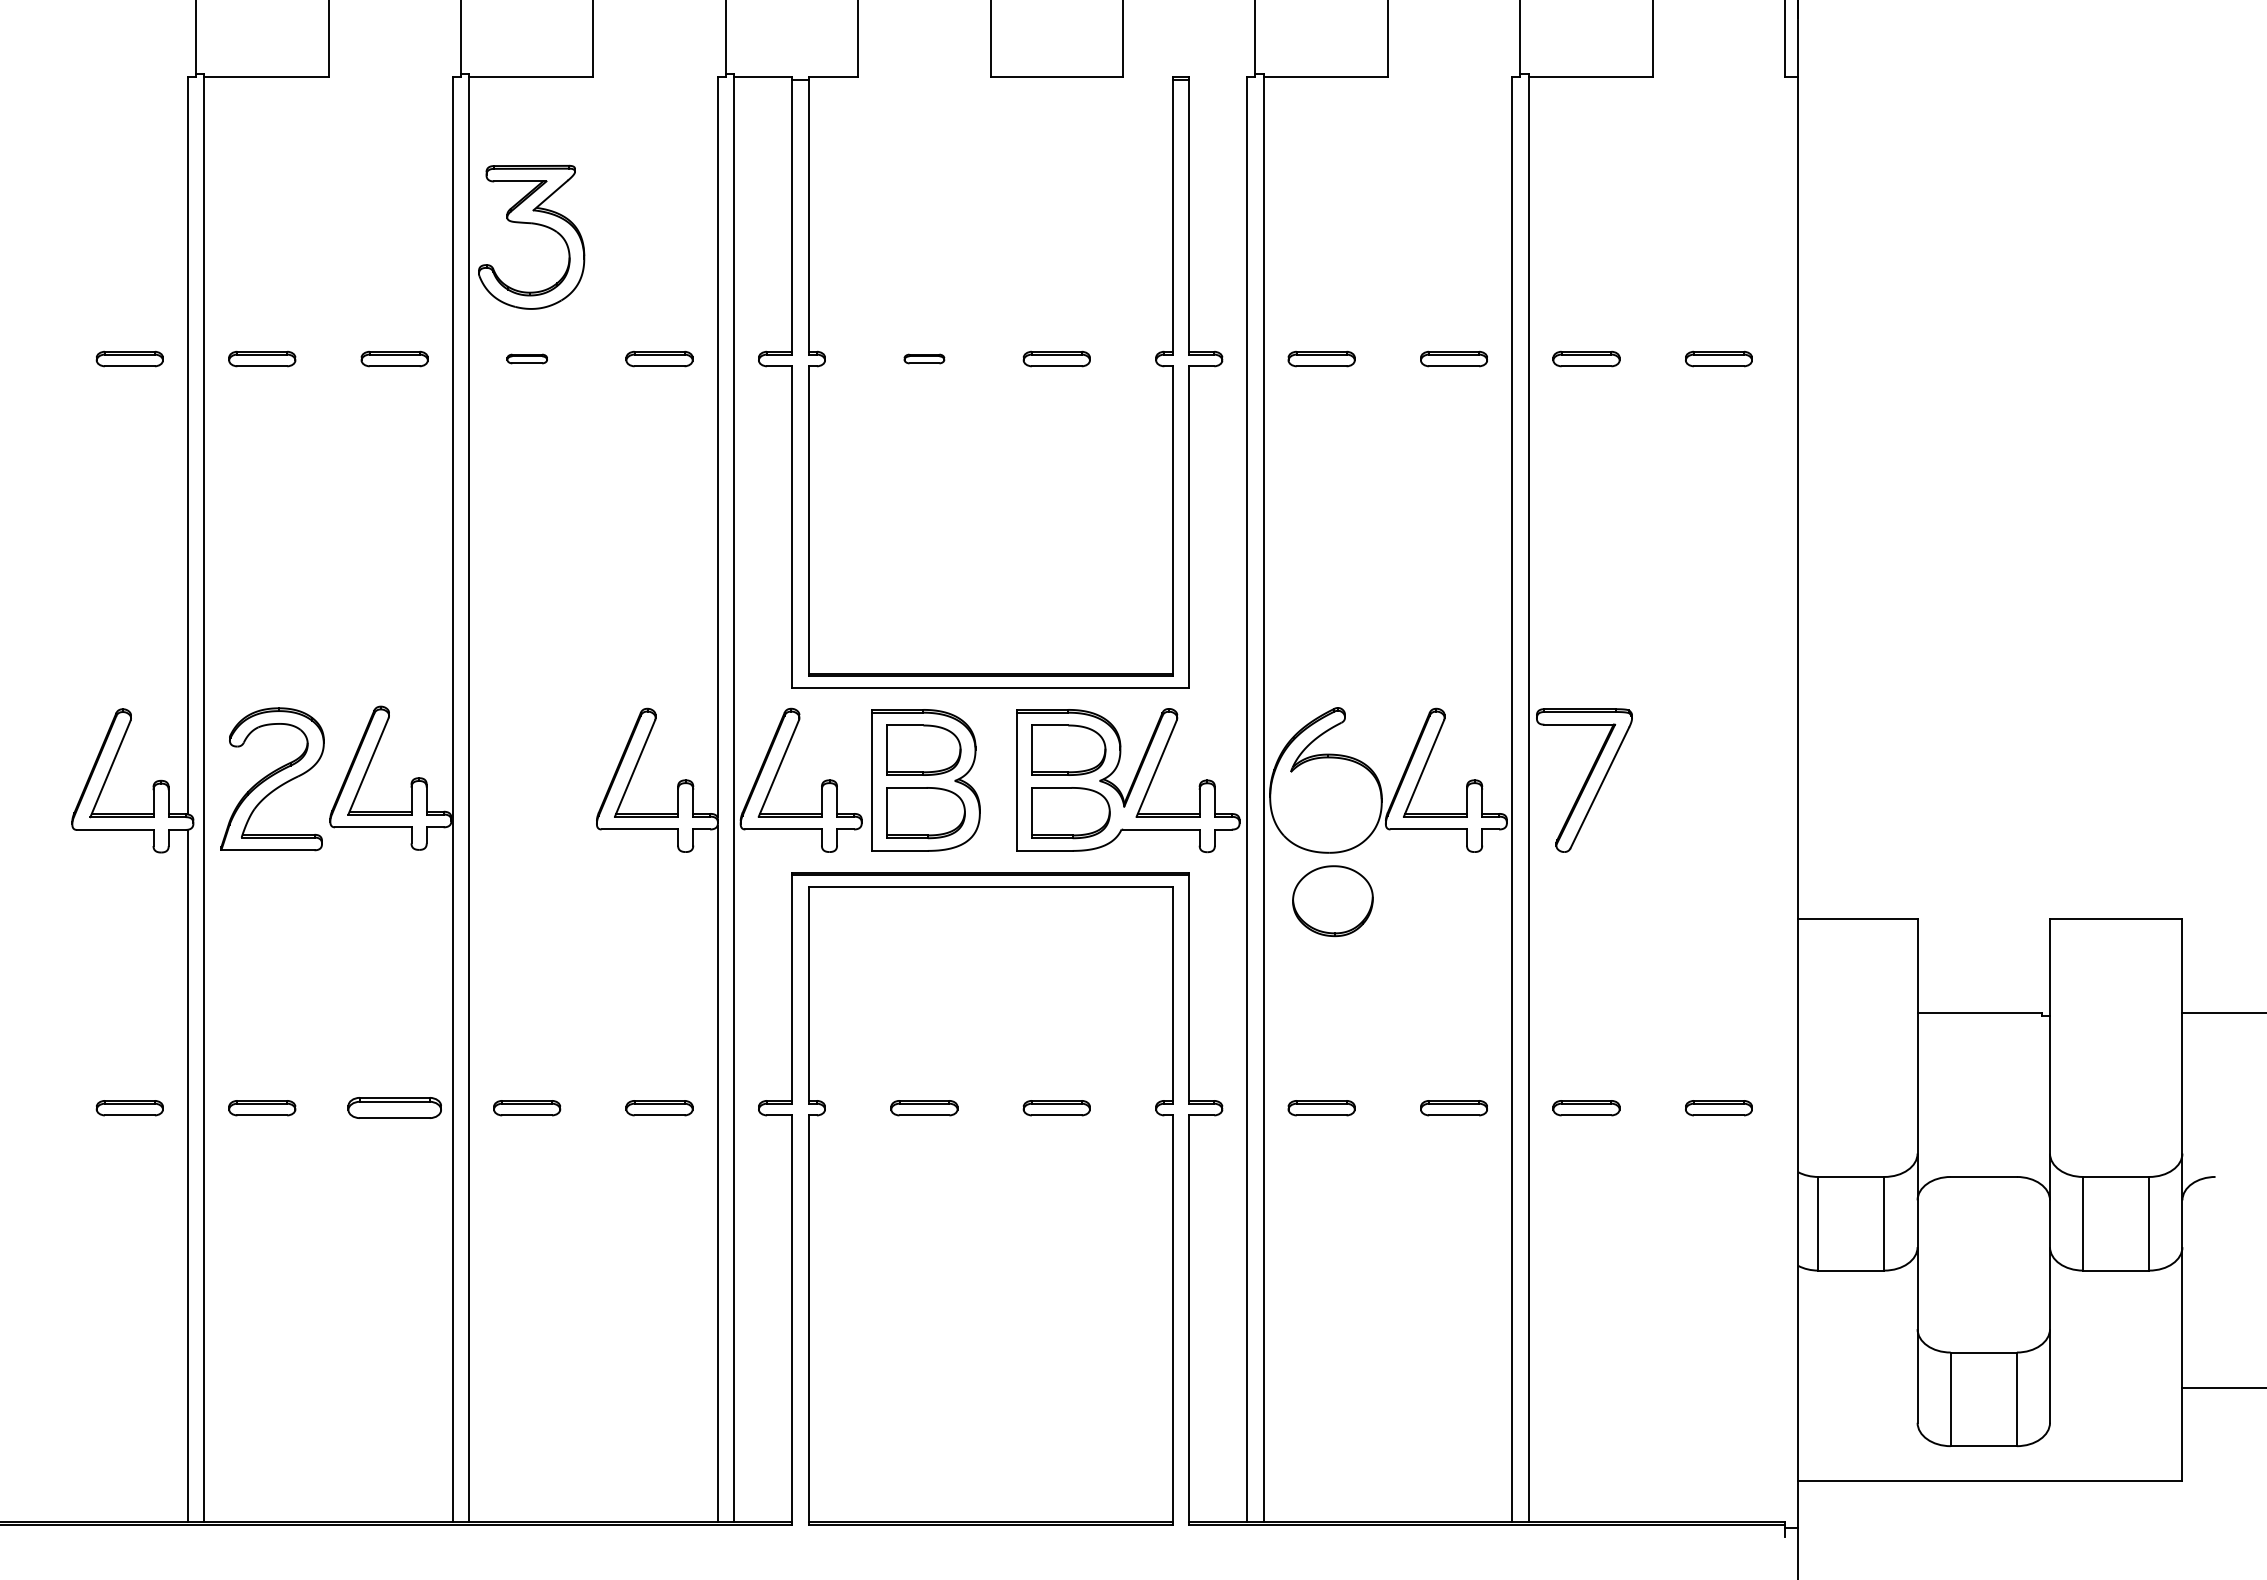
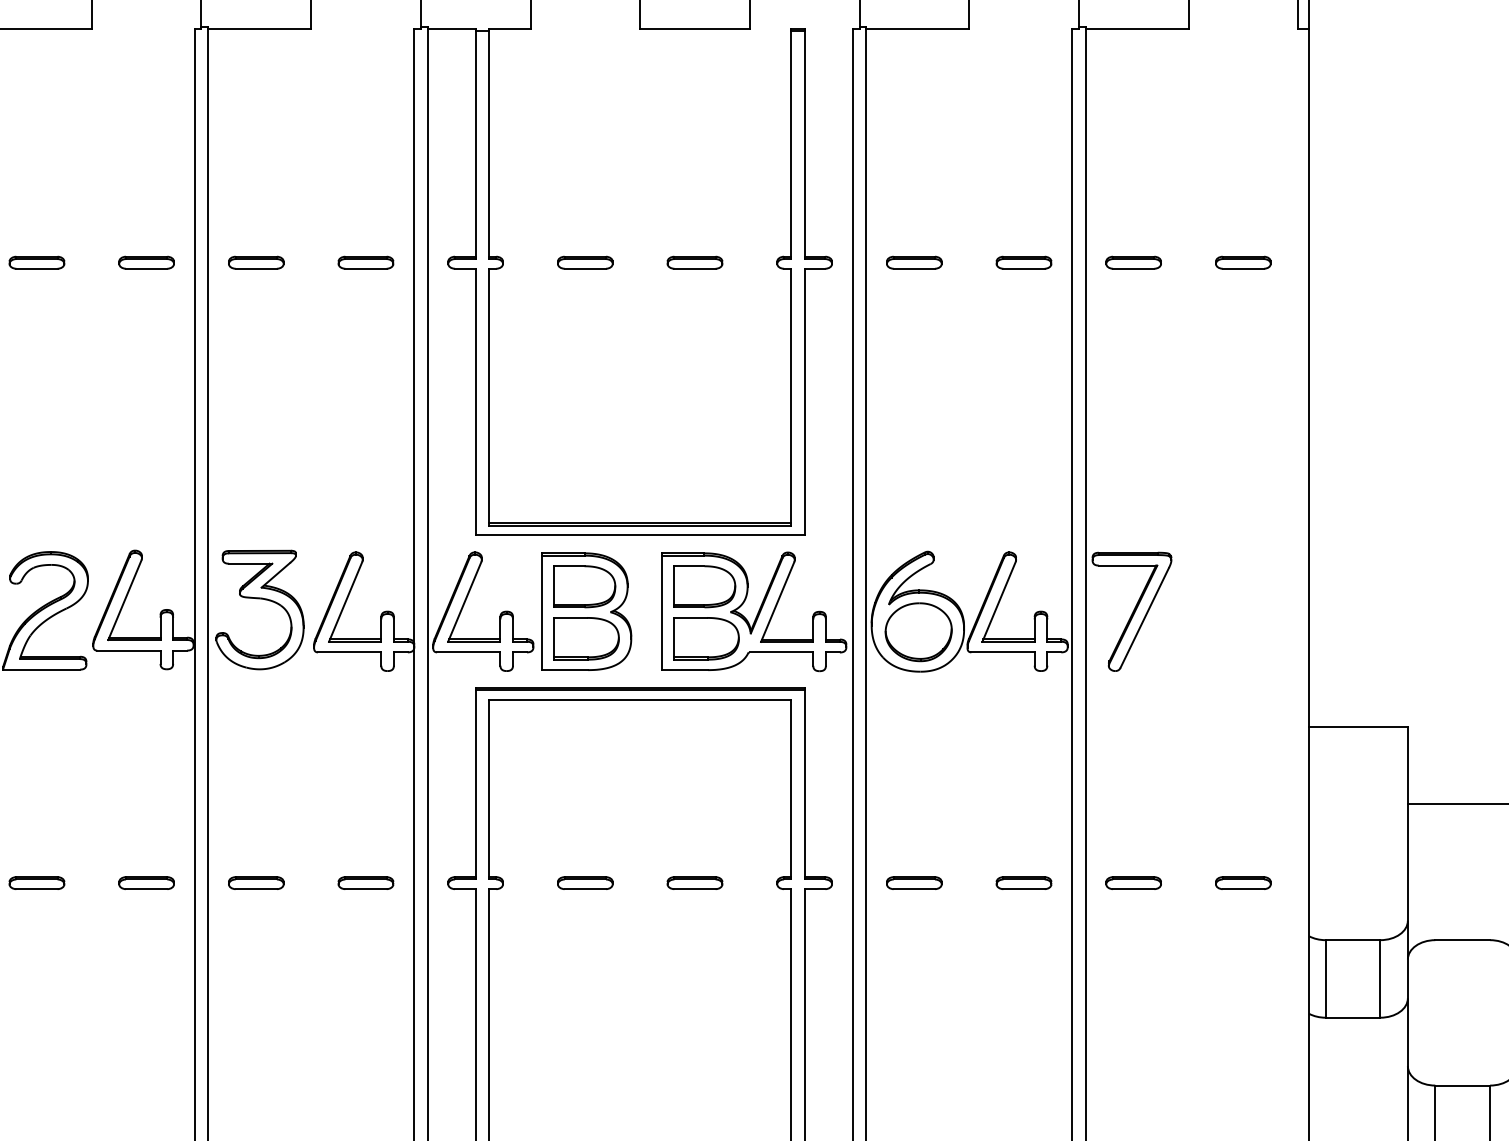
part: (531, 224) -> (259, 599), moved
part: (527, 358) -> (256, 262), size x1.67
part: (924, 358) -> (585, 262), size x1.67
part: (1332, 901) -> (918, 632), moved
part: (394, 1108) -> (146, 883), size x0.71

